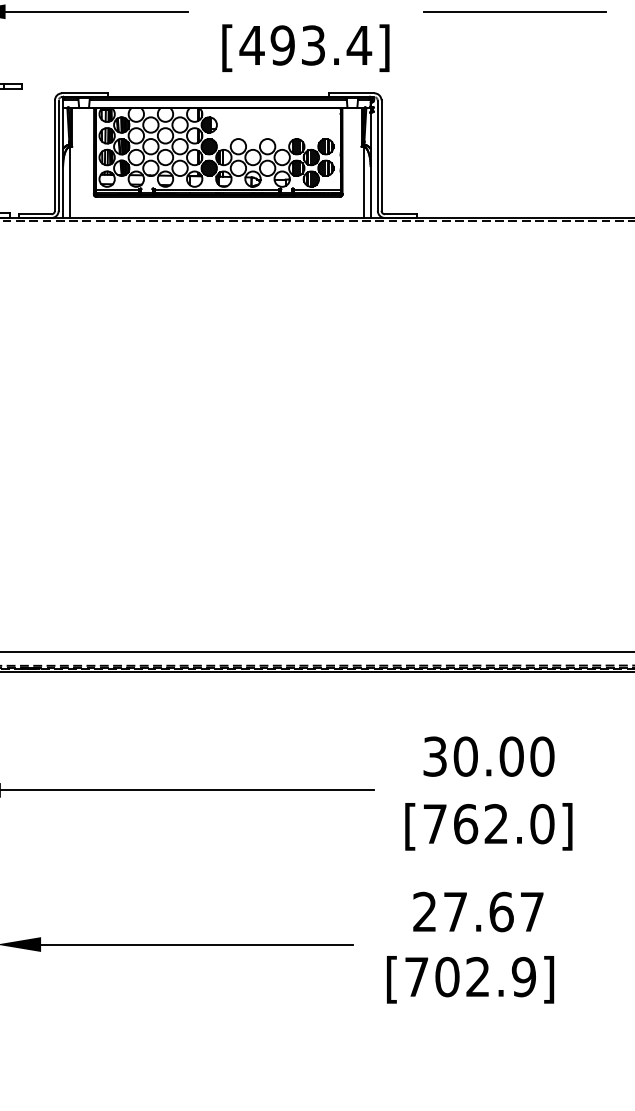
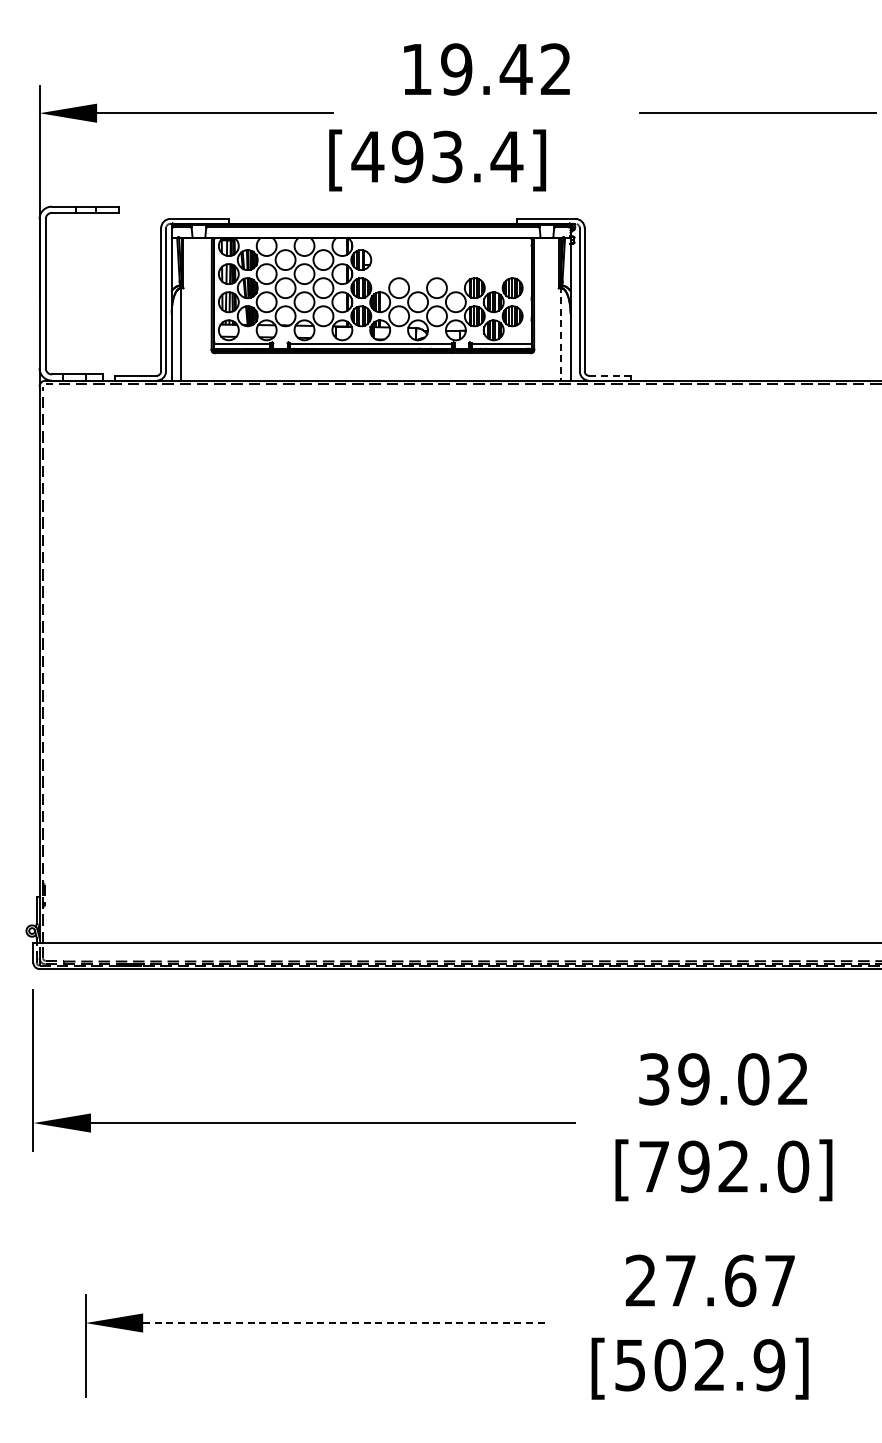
text: (305, 48) -> (437, 160), moved
line: (363, 181) -> (561, 333), solid -> dashed
line: (401, 214) -> (610, 375), solid -> dashed
text: (503, 756) -> (743, 1079), 30.00 -> 39.02
text: (466, 823) -> (694, 1166), [762.0] -> [792.0]
line: (197, 944) -> (346, 1323), solid -> dashed
text: (416, 977) -> (630, 1365), [702.9] -> [502.9]

